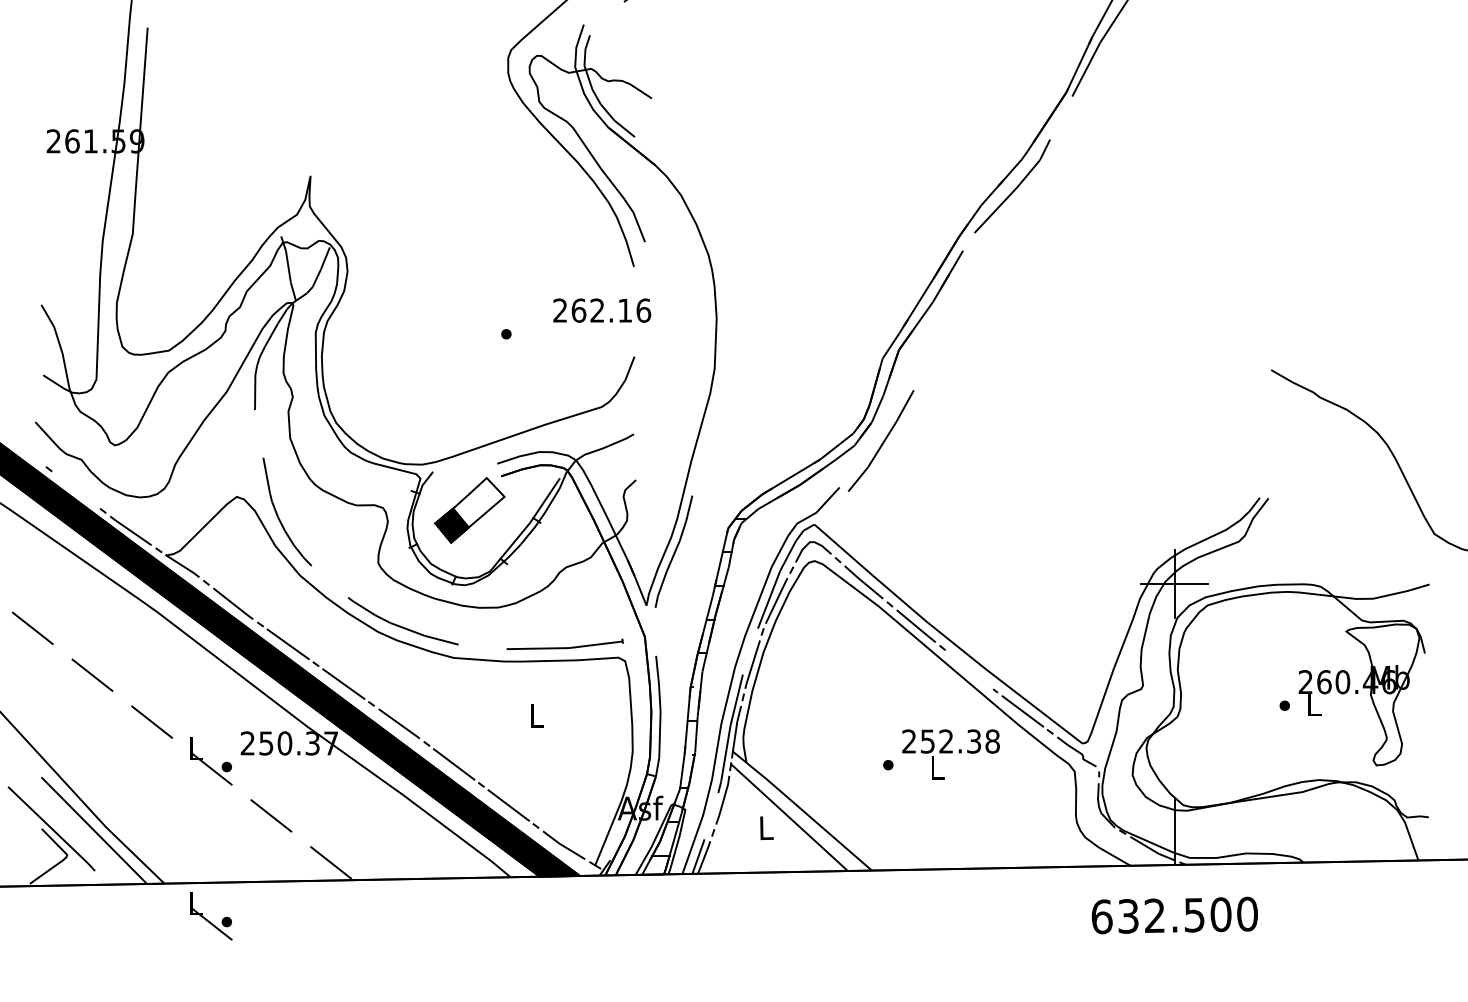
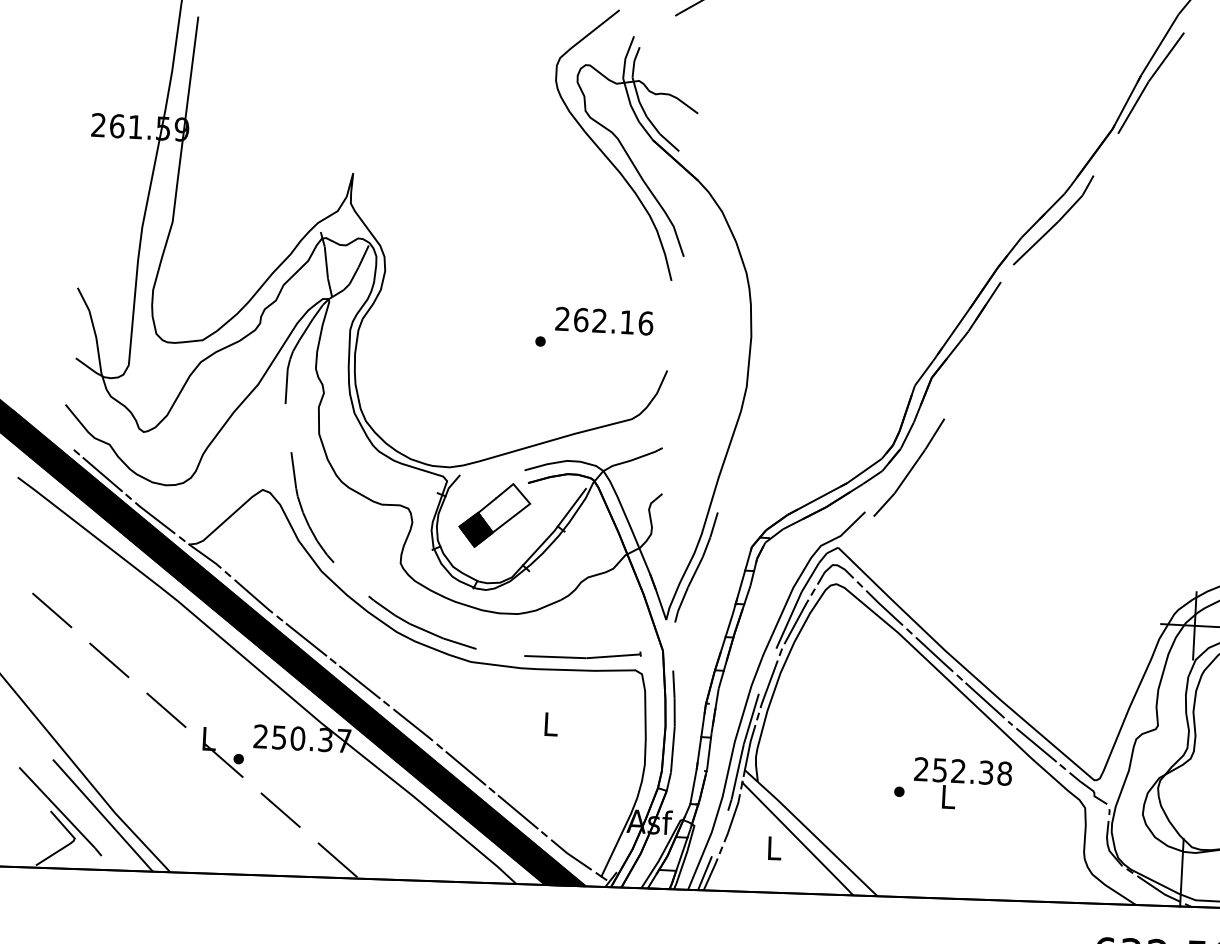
text: (602, 310) -> (604, 321), moved
line: (76, 489) -> (103, 474), added
line: (968, 669) -> (984, 700), added
part: (211, 916) -> (215, 907), removed

